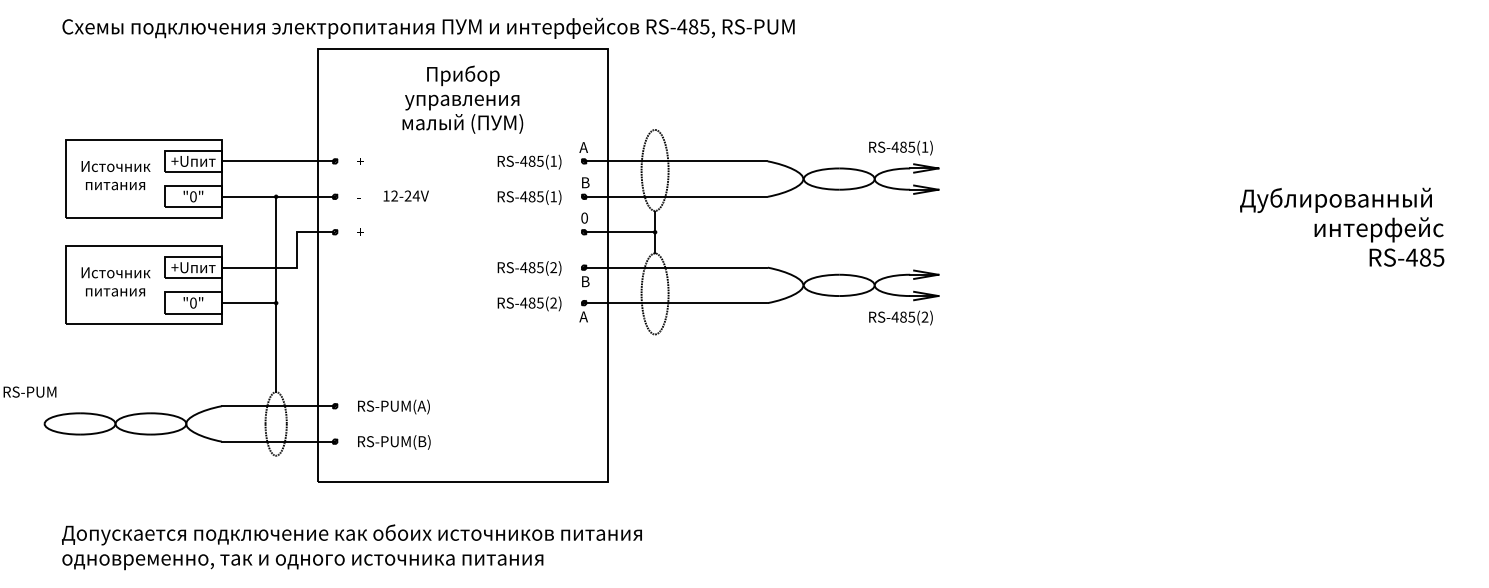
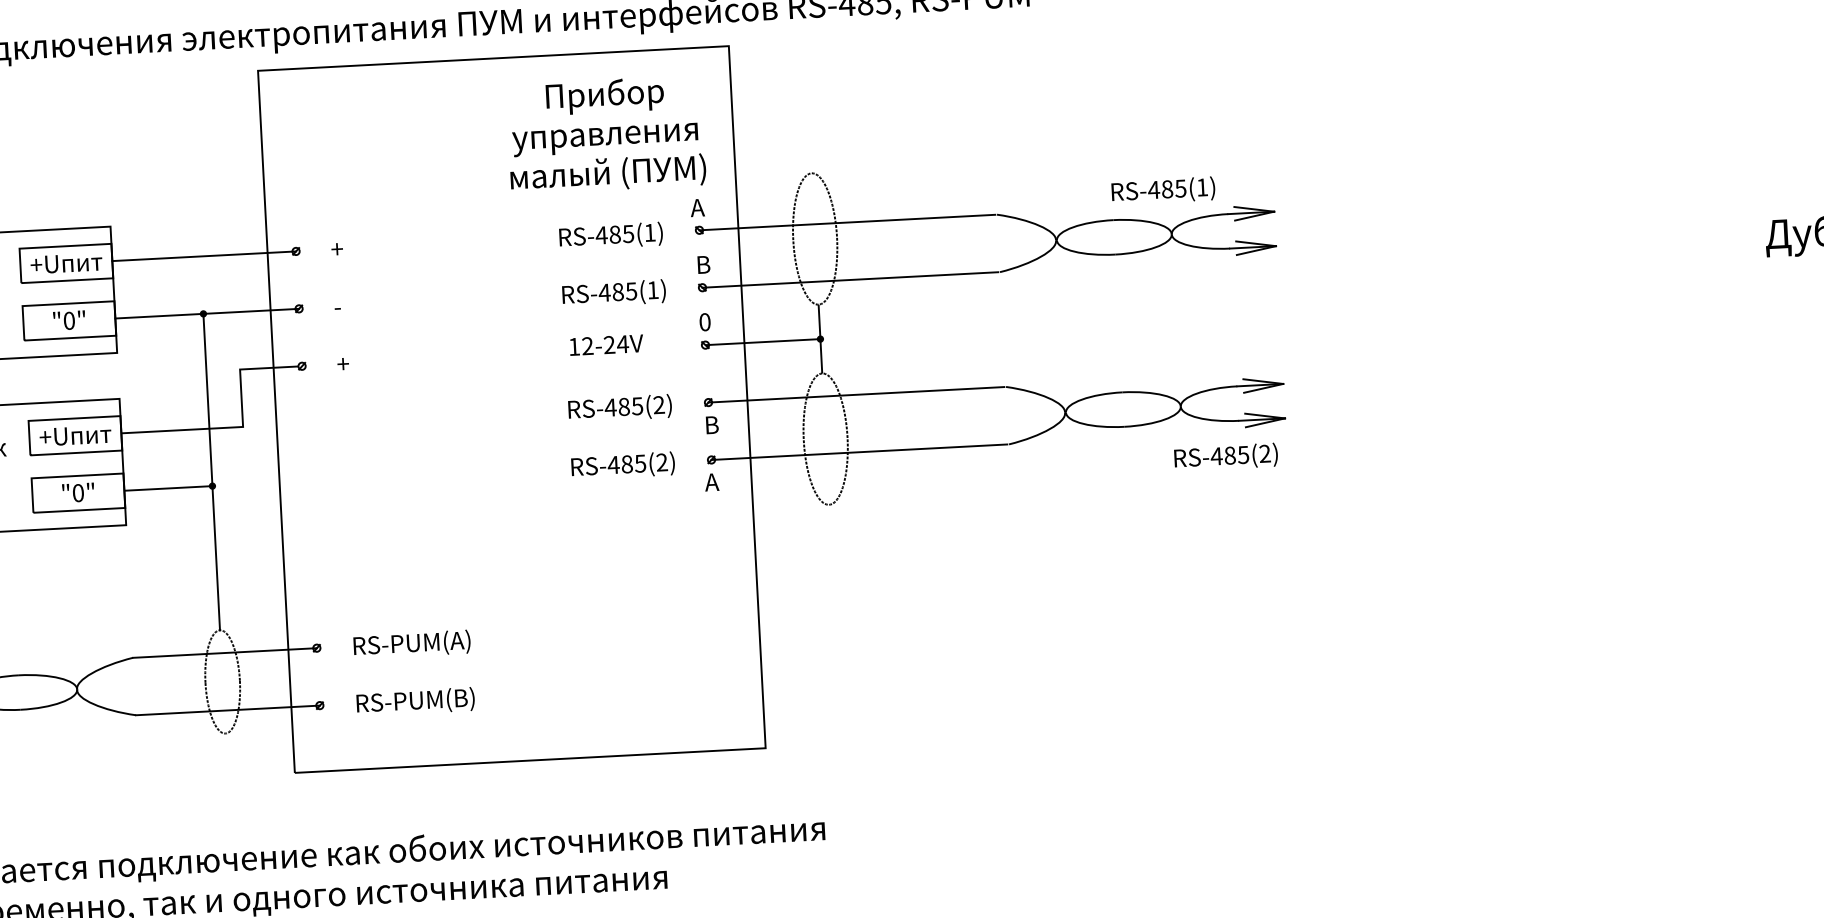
text: (462, 99) -> (605, 134), moved
text: (900, 147) -> (1162, 189), moved
text: (405, 195) -> (605, 344), moved

